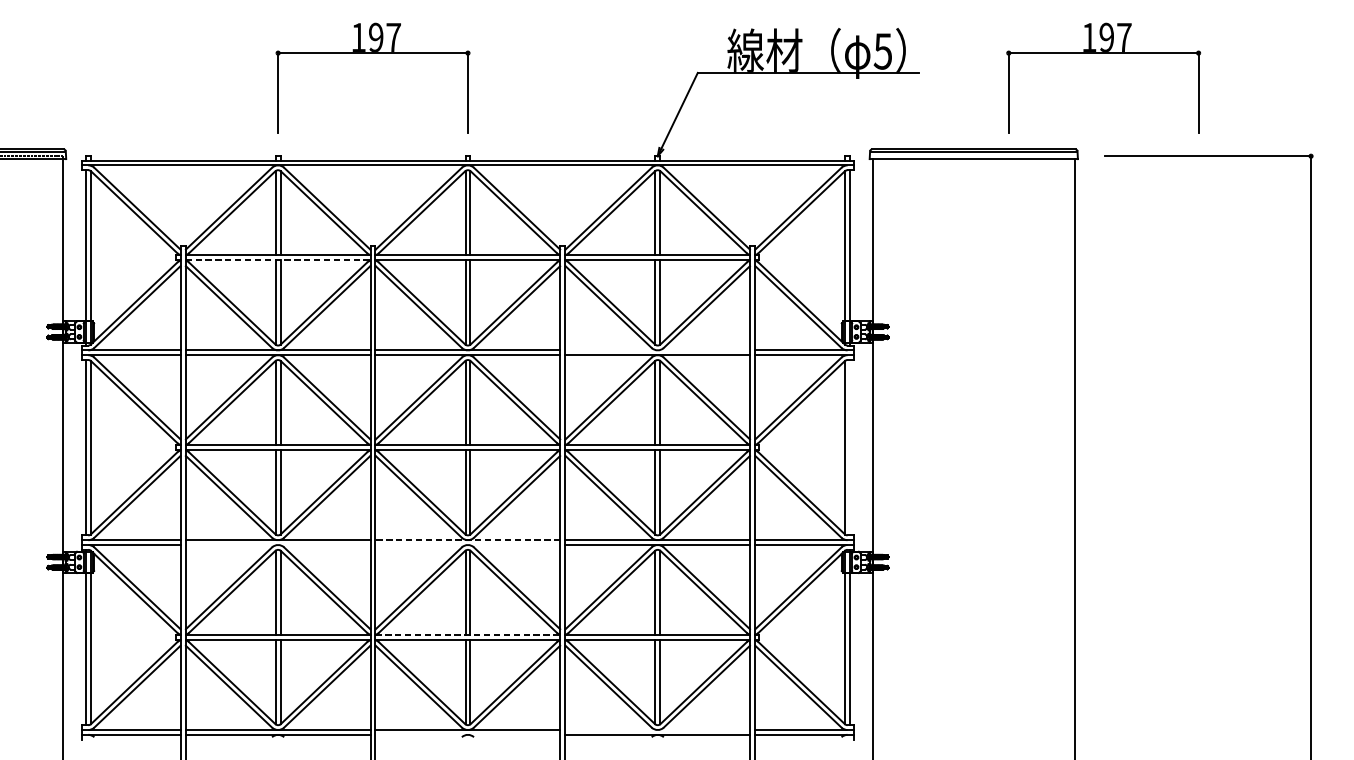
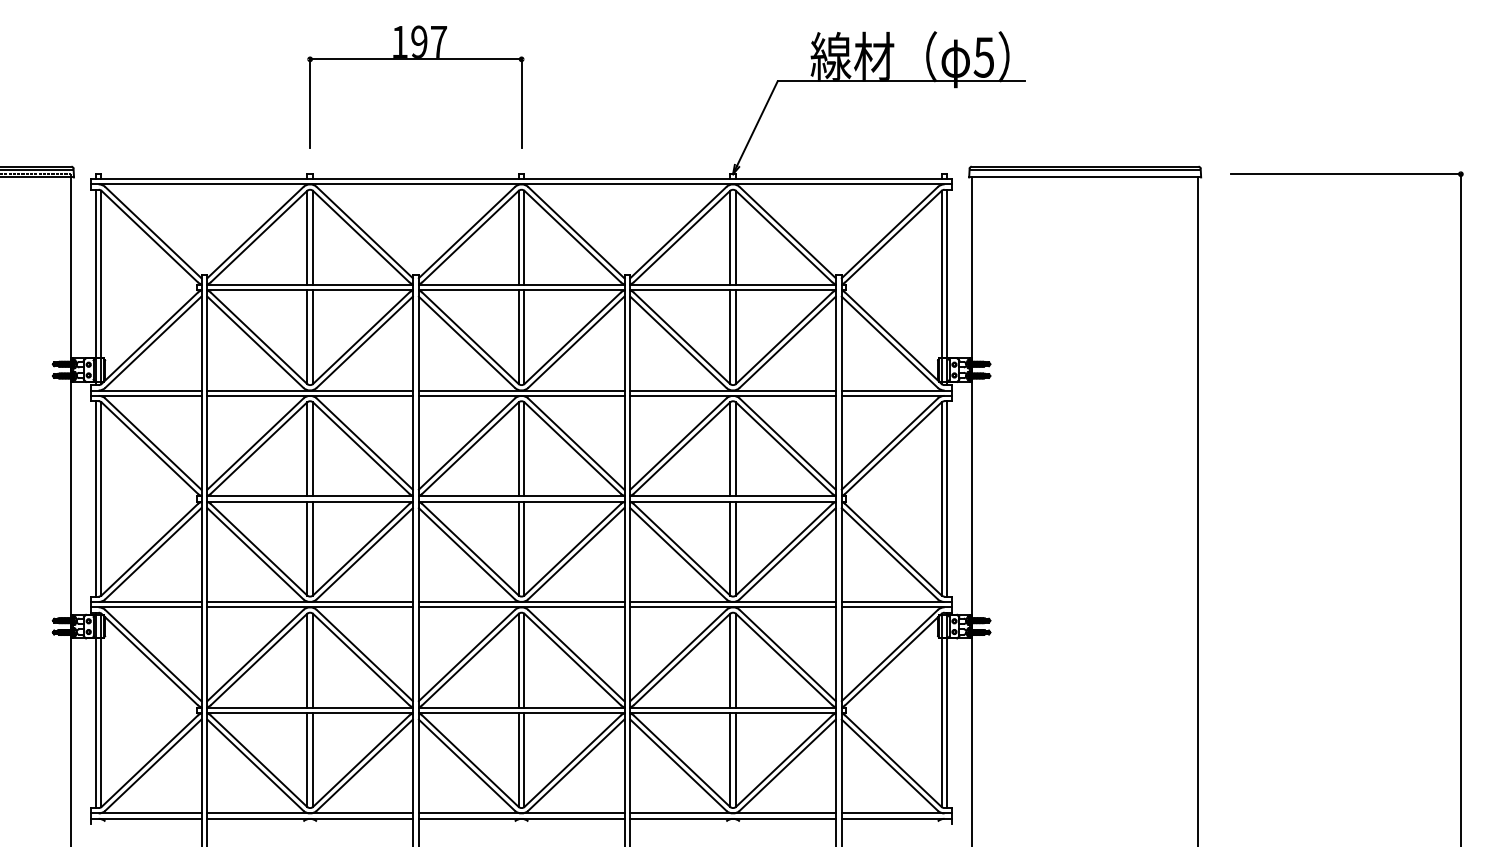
part: (1103, 53) -> (1229, 59), removed
line: (278, 260) -> (310, 290), dashed -> solid
line: (658, 350) -> (733, 390), added
line: (850, 447) -> (947, 498), added
line: (467, 539) -> (521, 601), dashed -> solid
line: (278, 545) -> (310, 607), added
line: (467, 545) -> (521, 607), added
line: (468, 634) -> (522, 707), dashed -> solid
line: (658, 730) -> (733, 813), added
line: (467, 734) -> (521, 818), added

